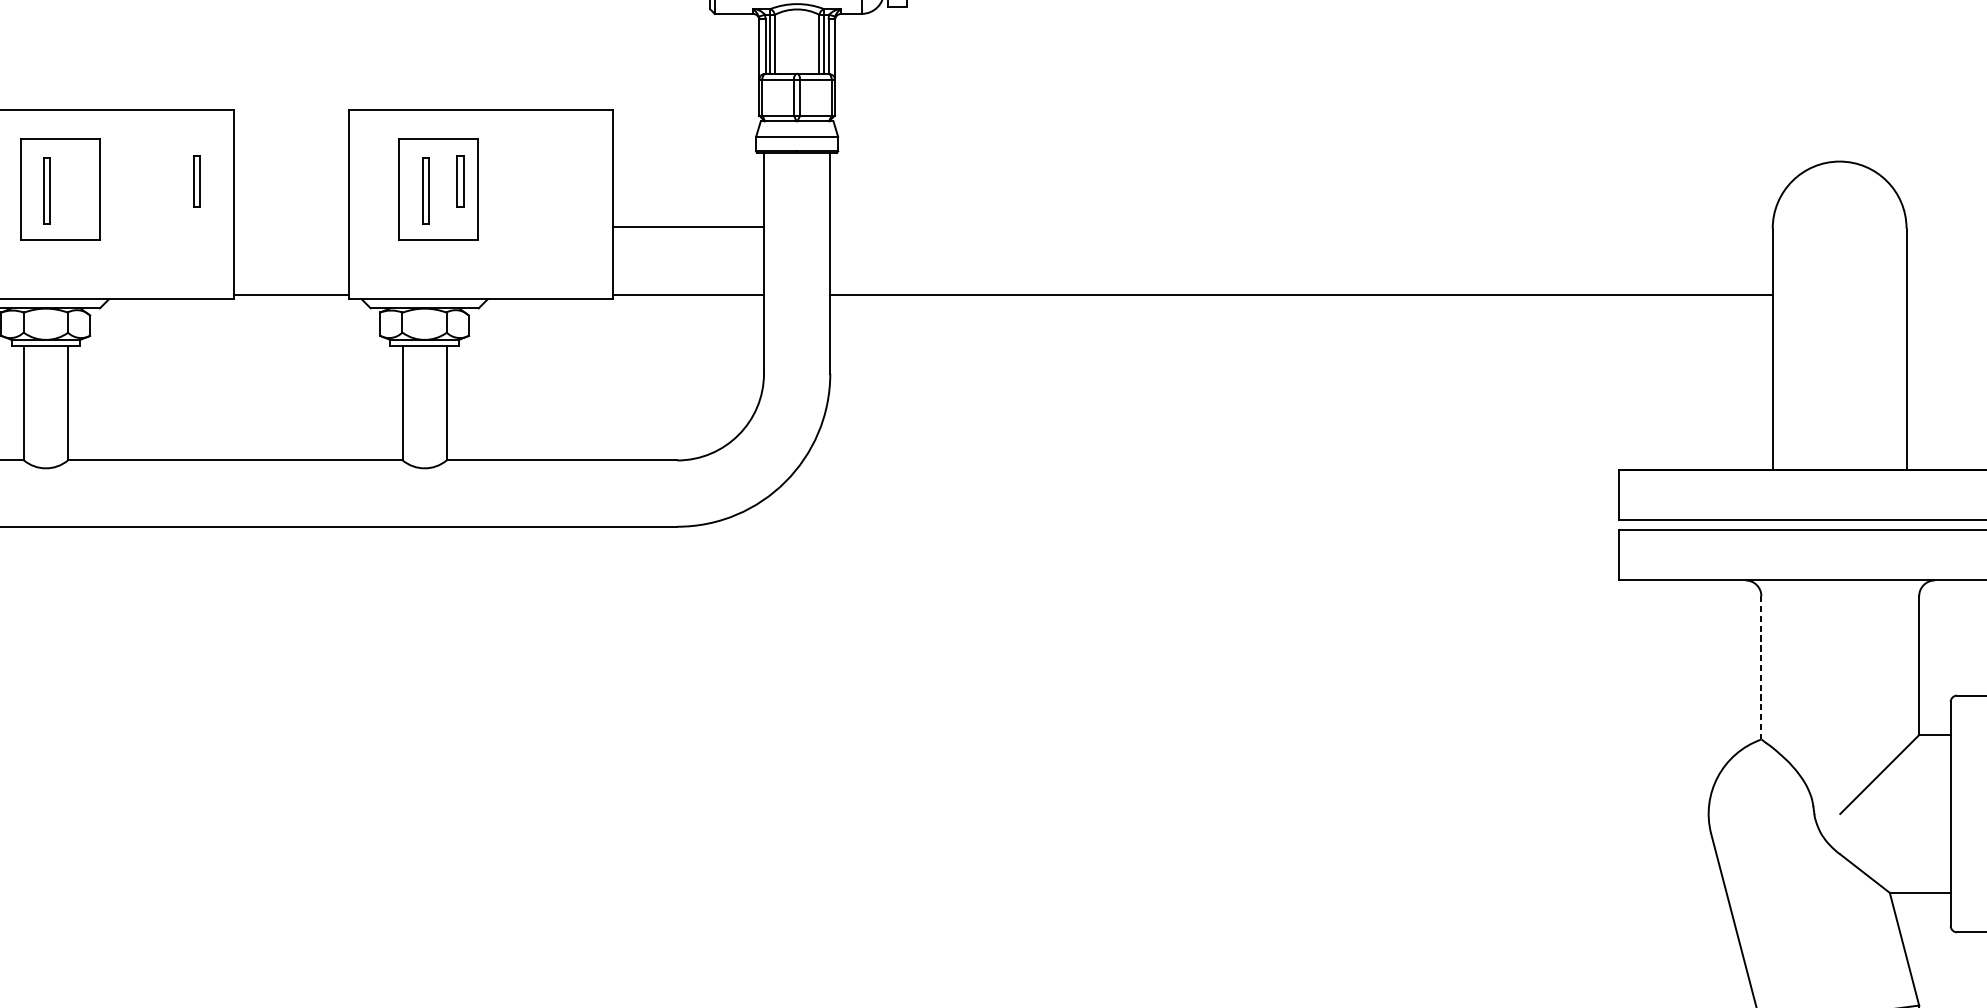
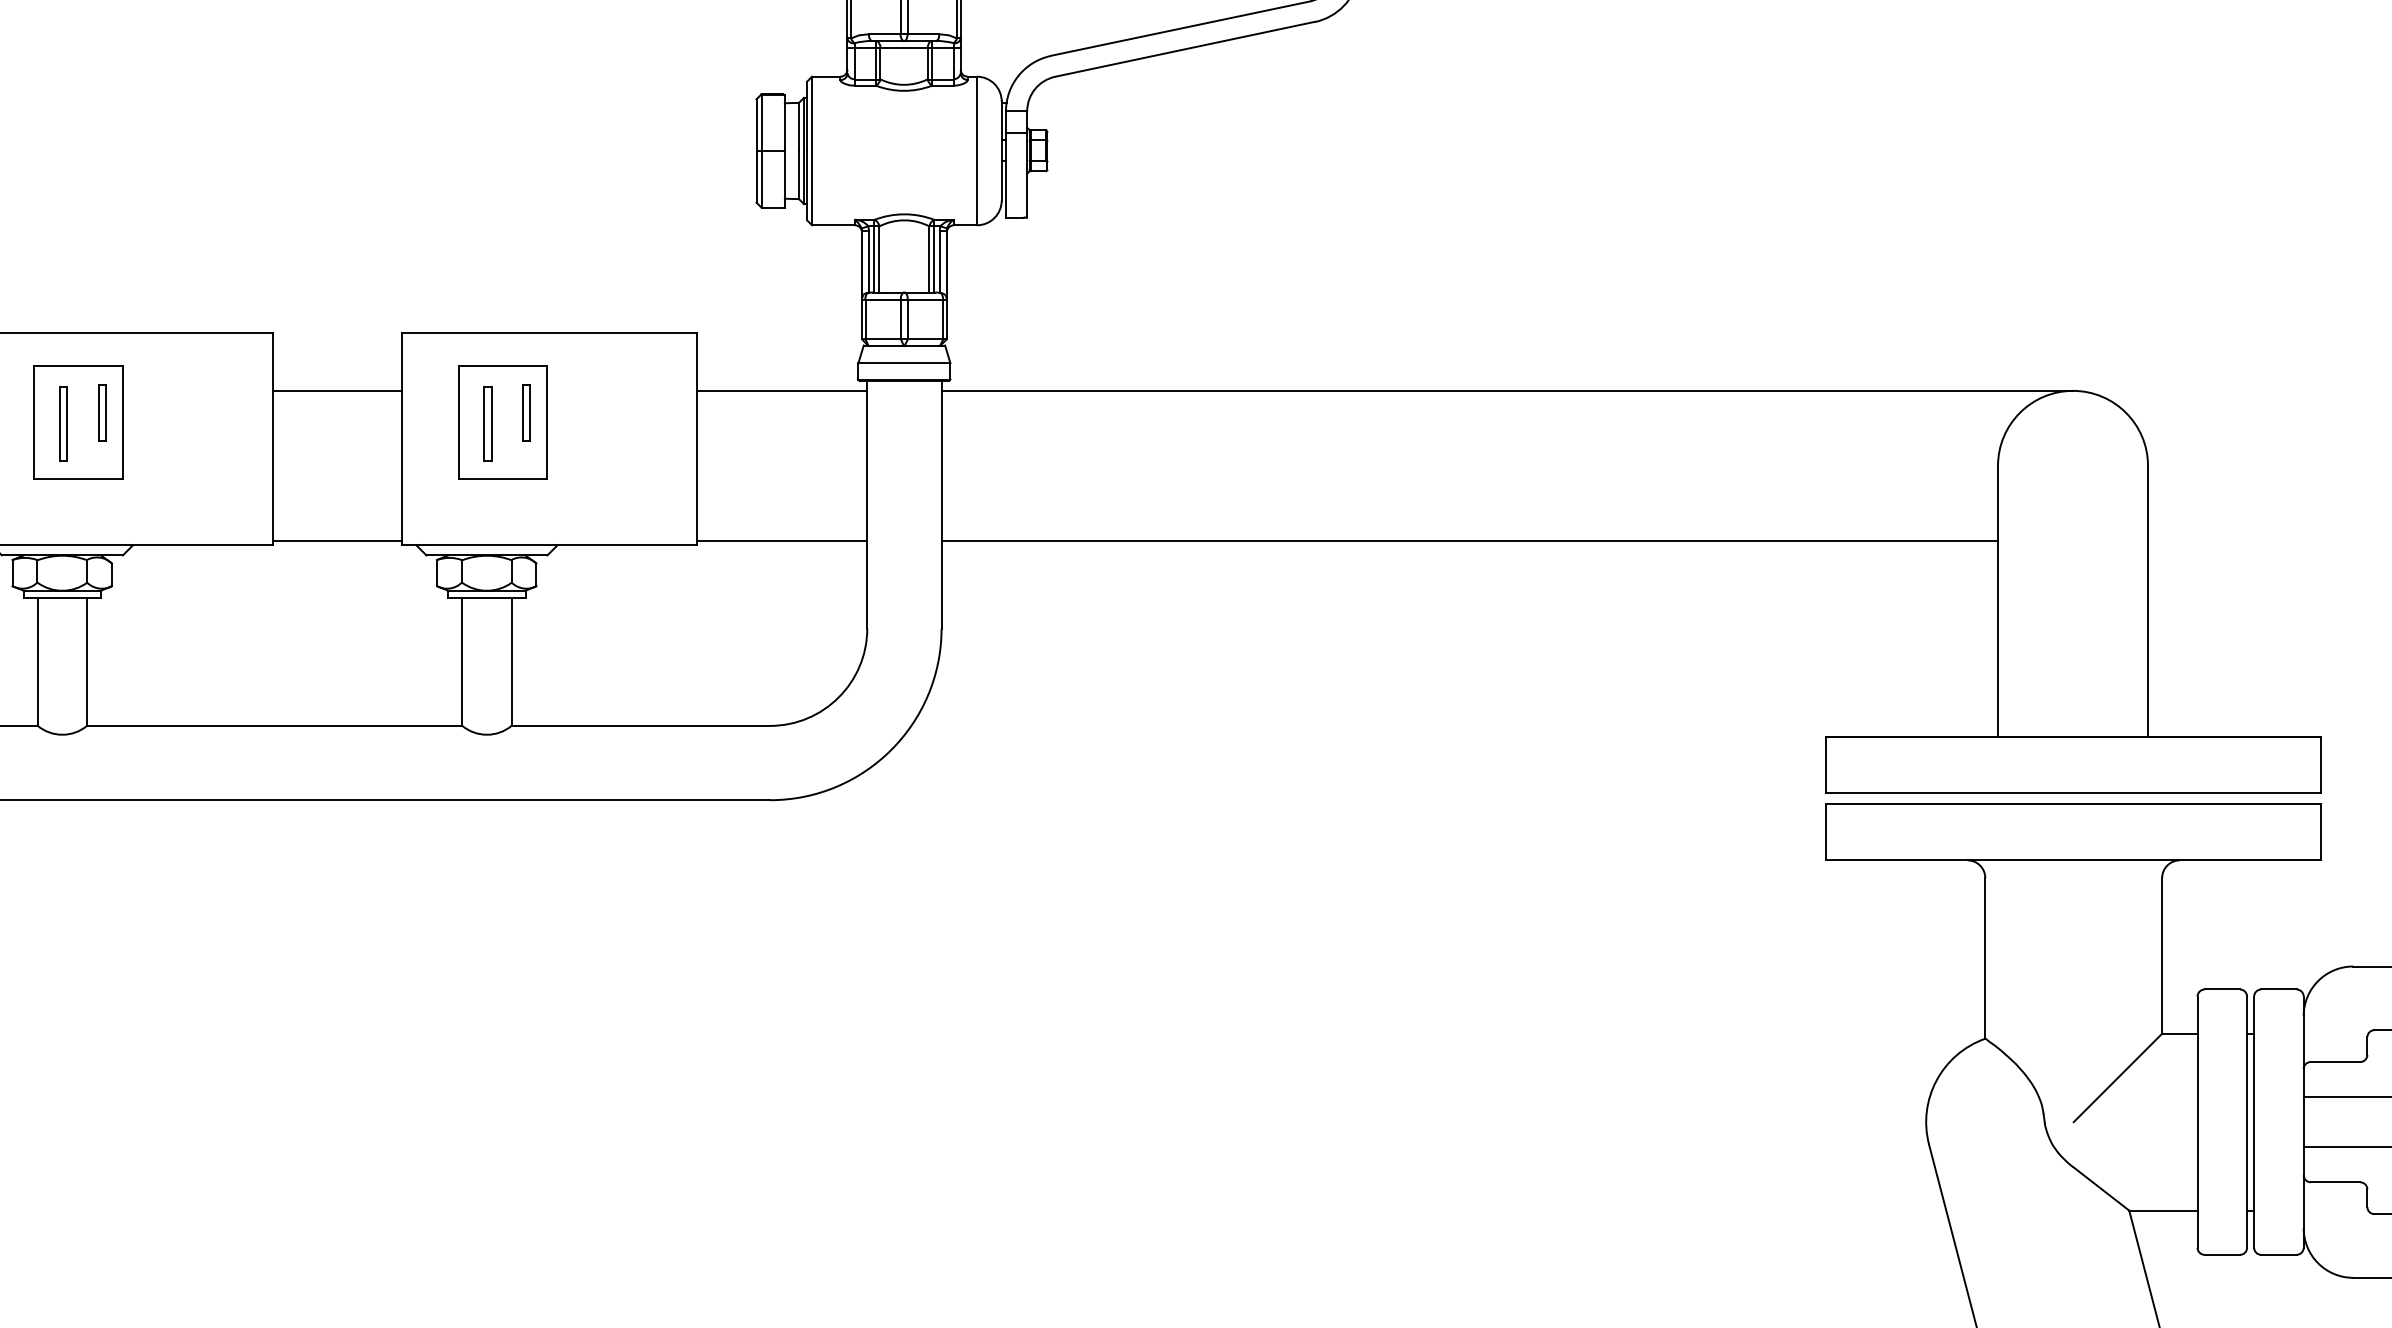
line: (291, 161) -> (337, 390), added
line: (1335, 161) -> (1507, 390), added
part: (196, 180) -> (102, 412), moved
line: (688, 226) -> (782, 390), moved
line: (1761, 667) -> (1985, 958), dashed -> solid

